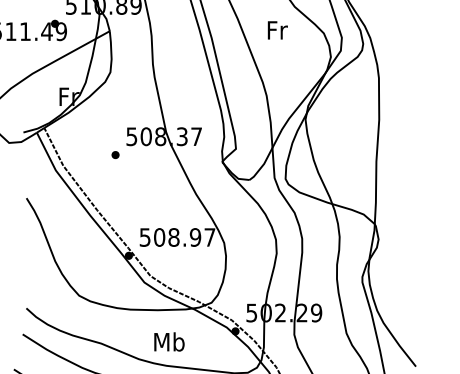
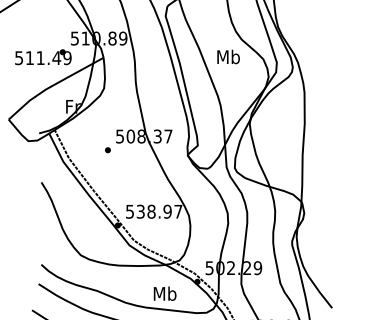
text: (277, 29) -> (228, 56), Fr -> Mb
text: (159, 237) -> (140, 211), 508.97 -> 538.97
text: (168, 341) -> (164, 293), moved

